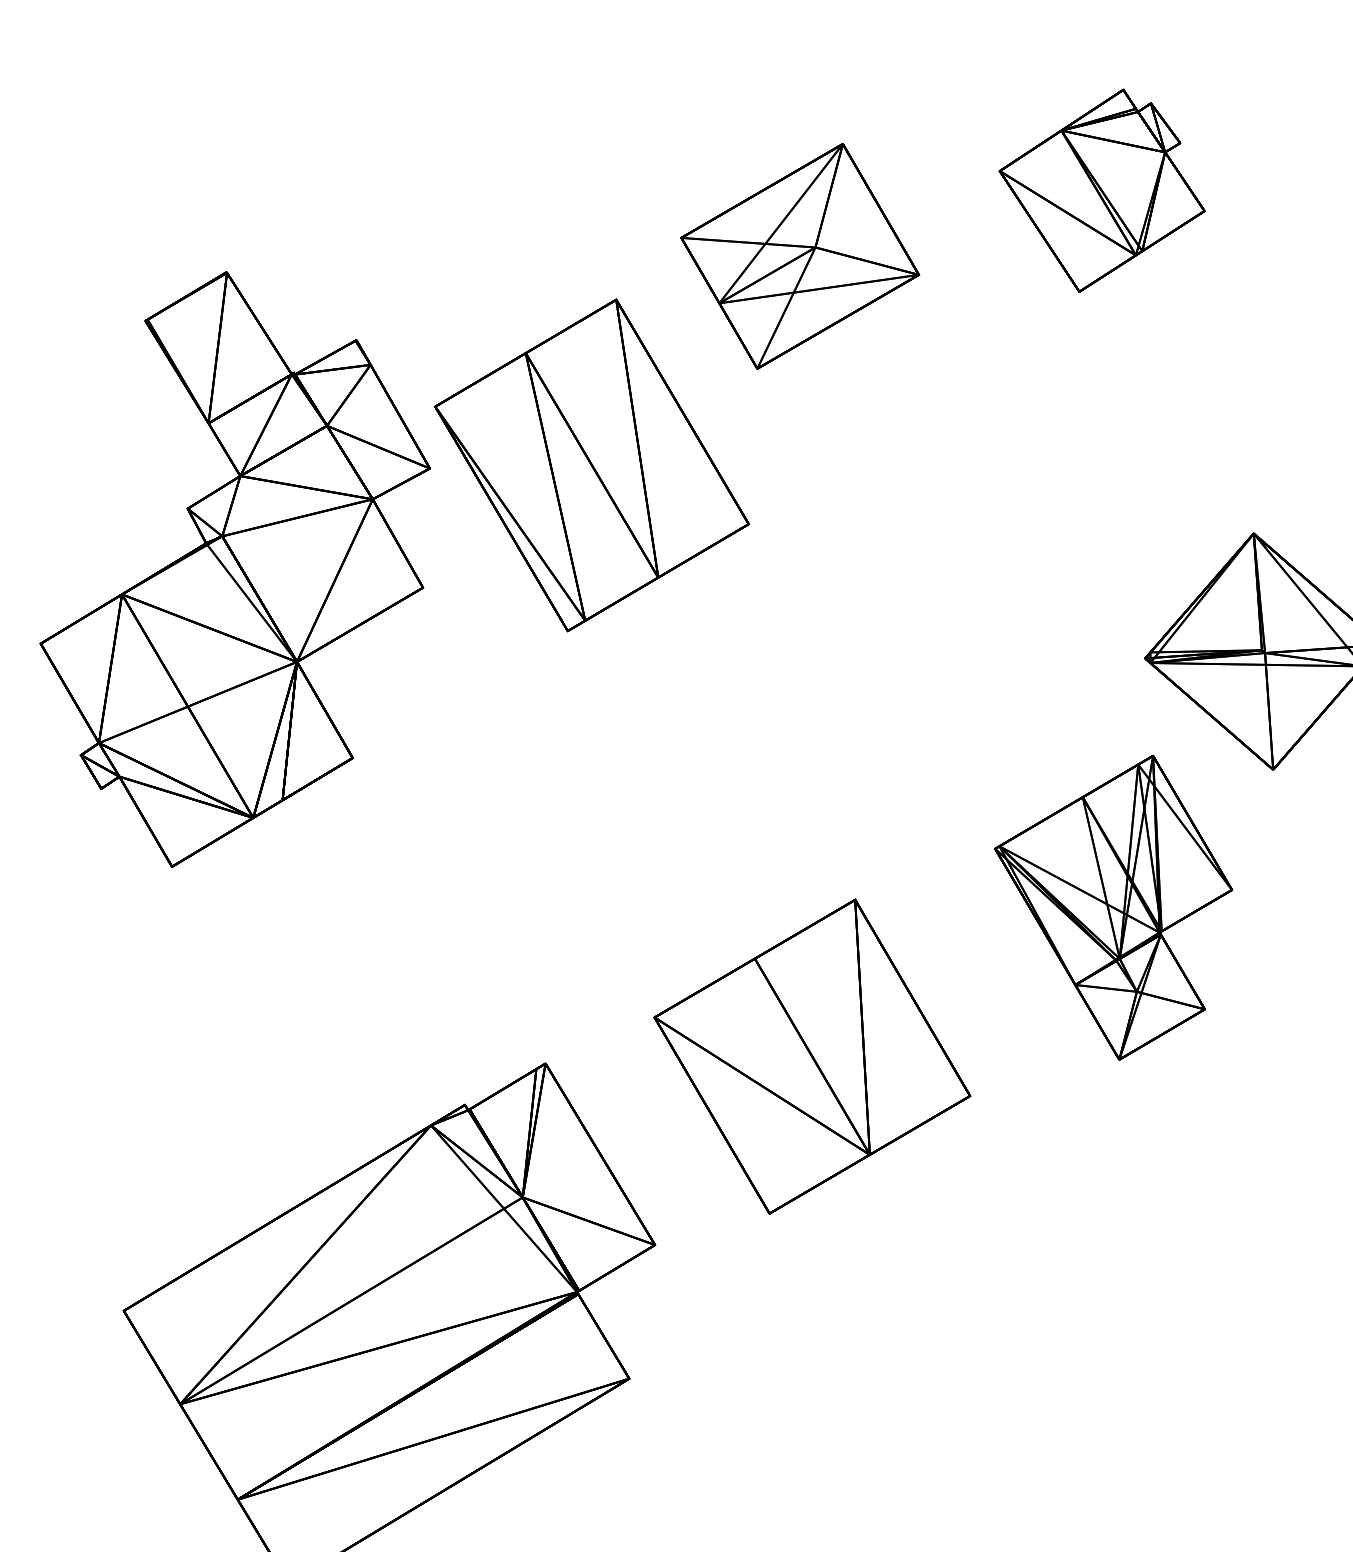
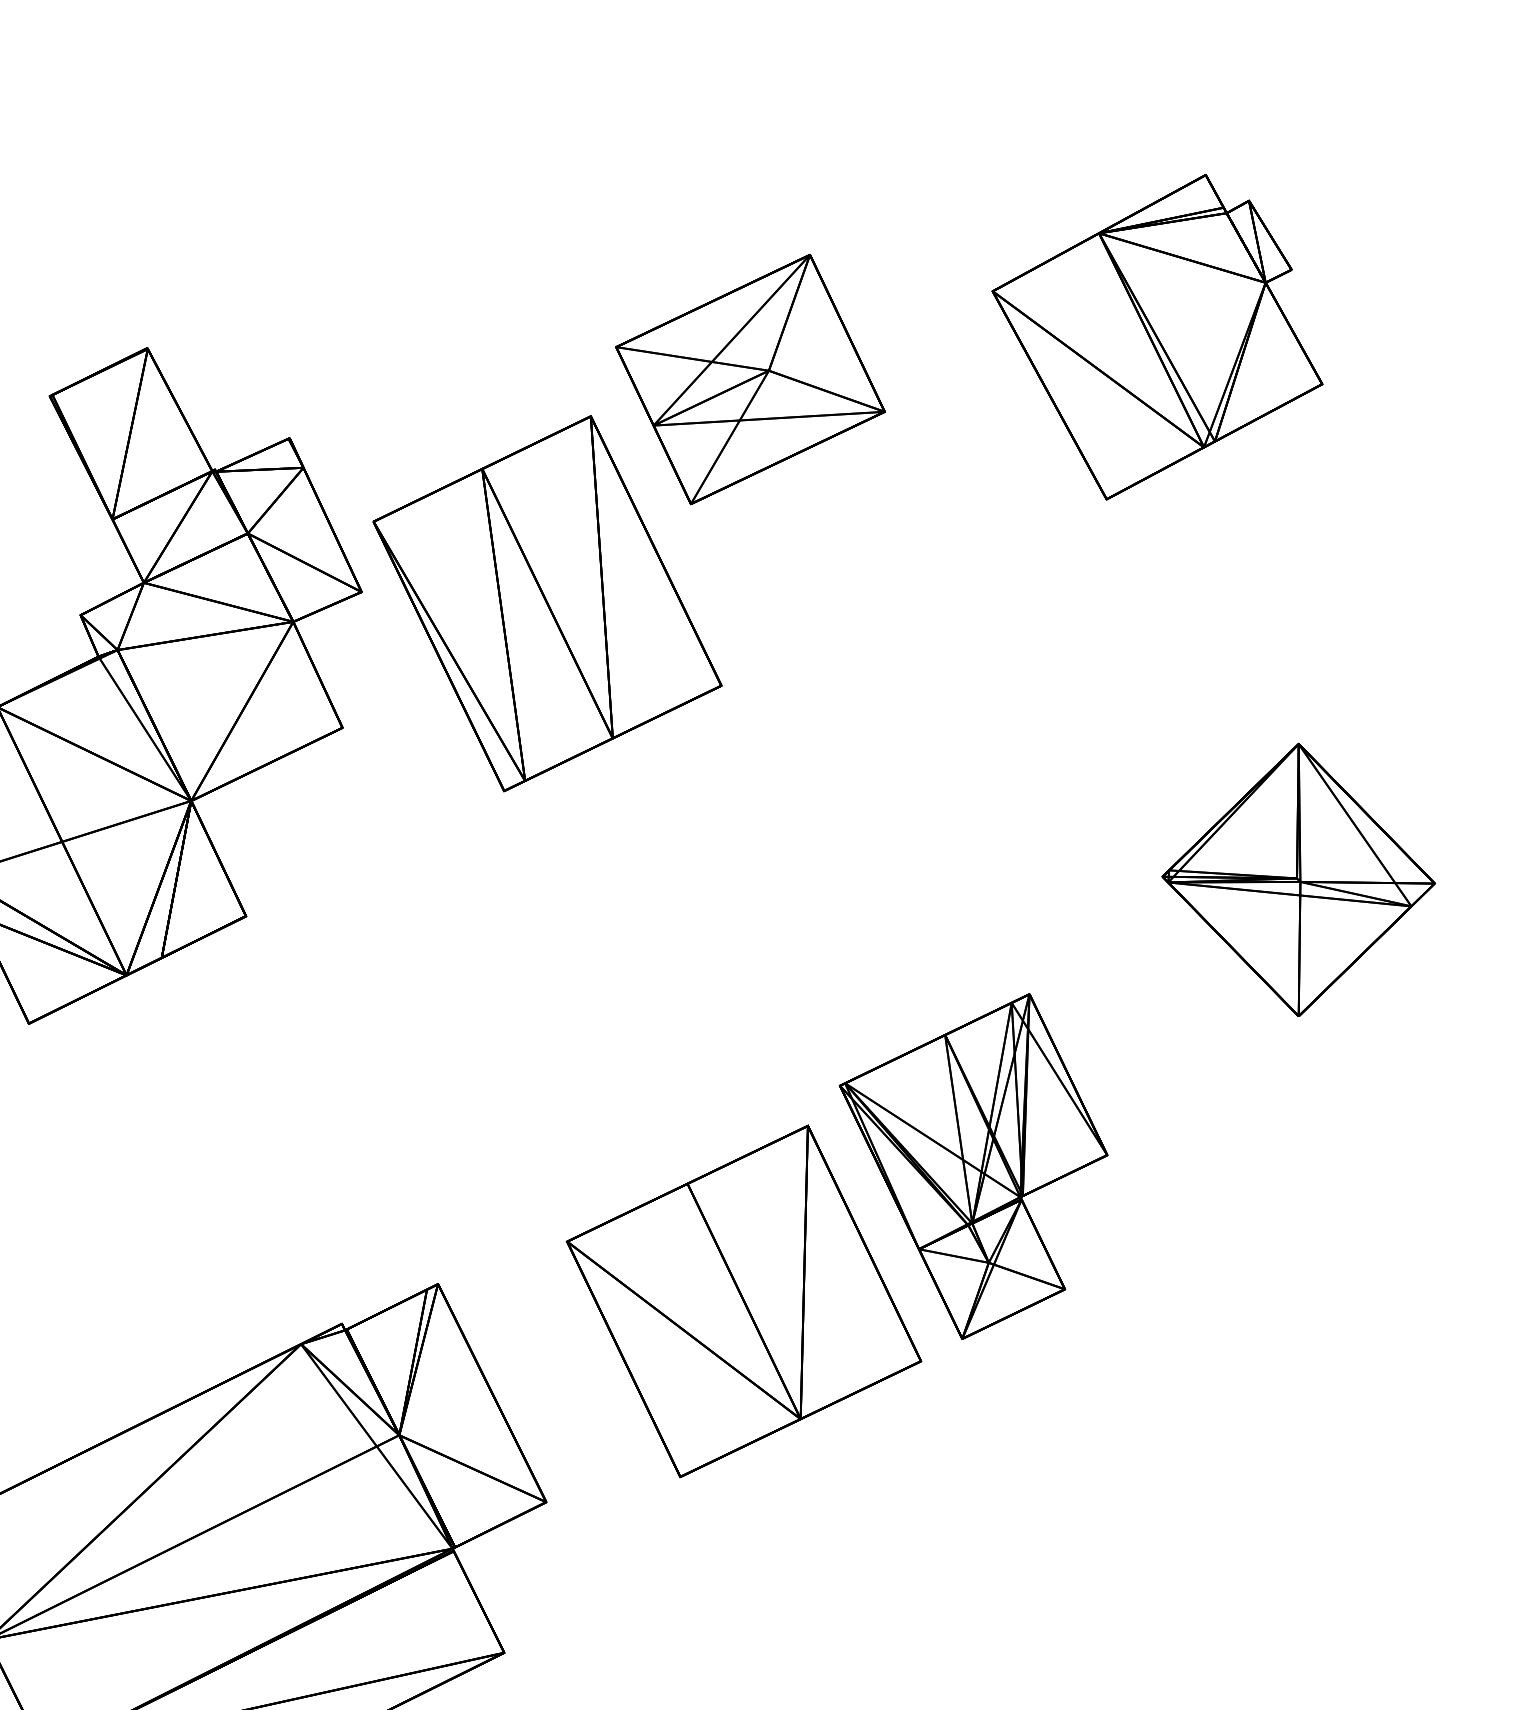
part: (1101, 190) -> (1156, 336), size x1.43
part: (800, 256) -> (750, 379), moved
part: (1113, 907) -> (969, 1164), moved

